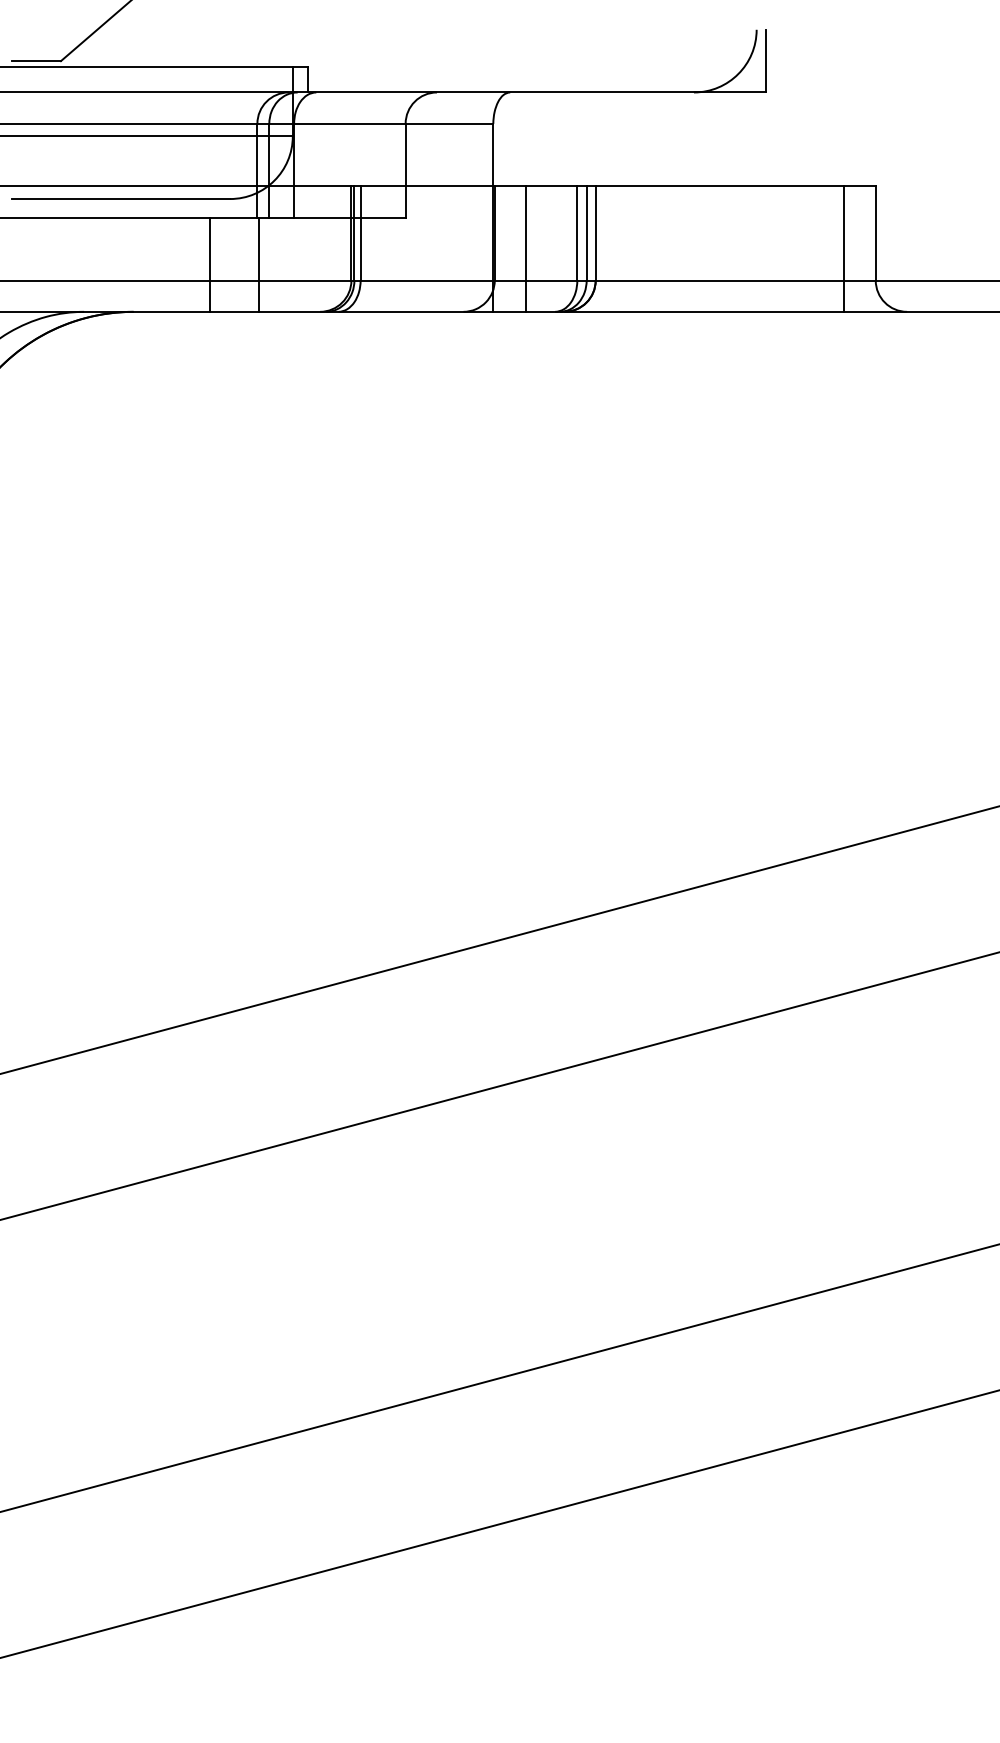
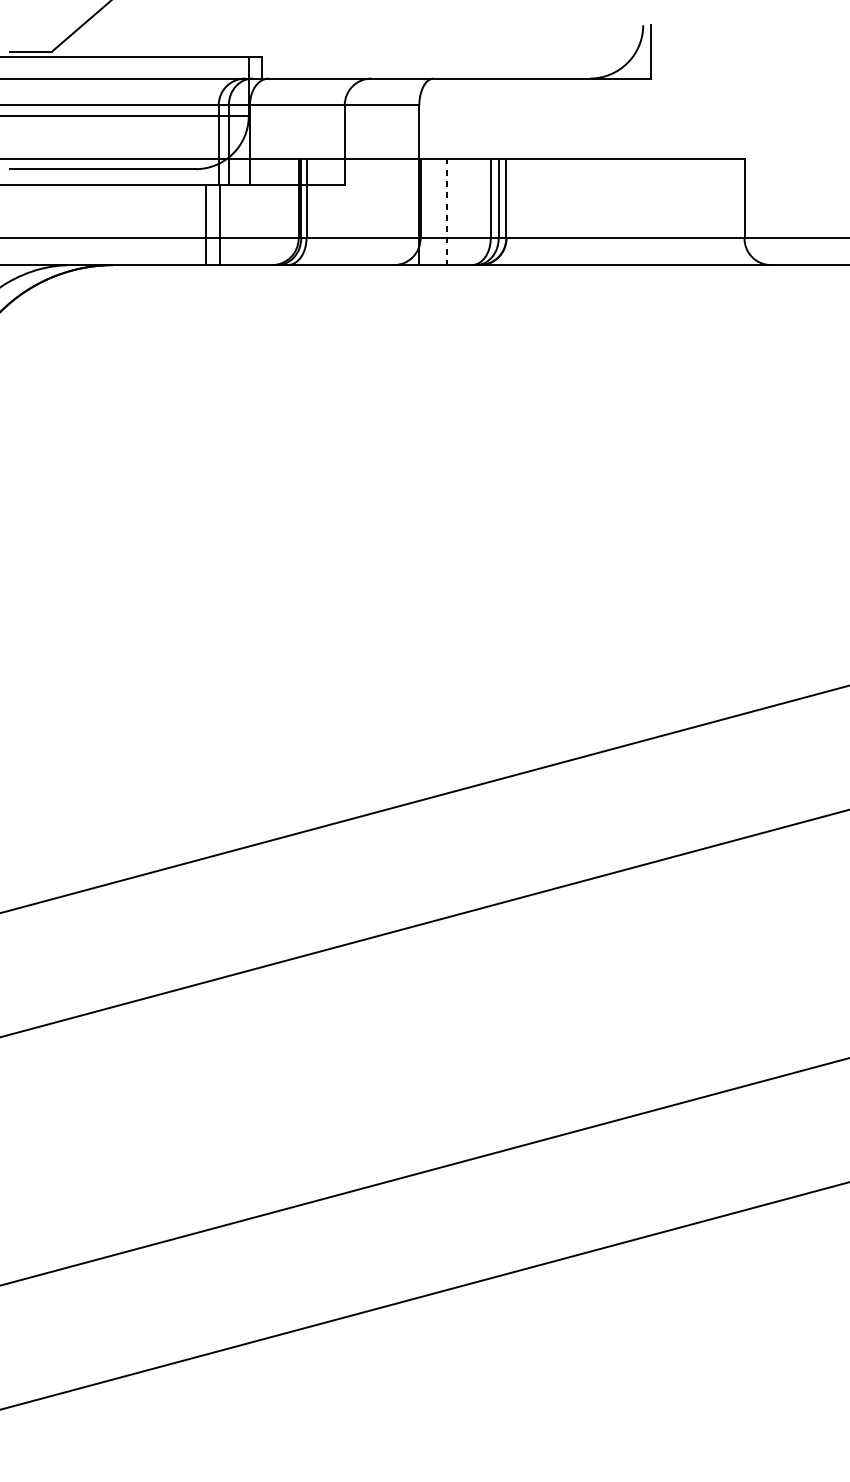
line: (844, 248) -> (717, 211), removed
line: (525, 249) -> (446, 212), solid -> dashed
line: (209, 264) -> (206, 224), moved

